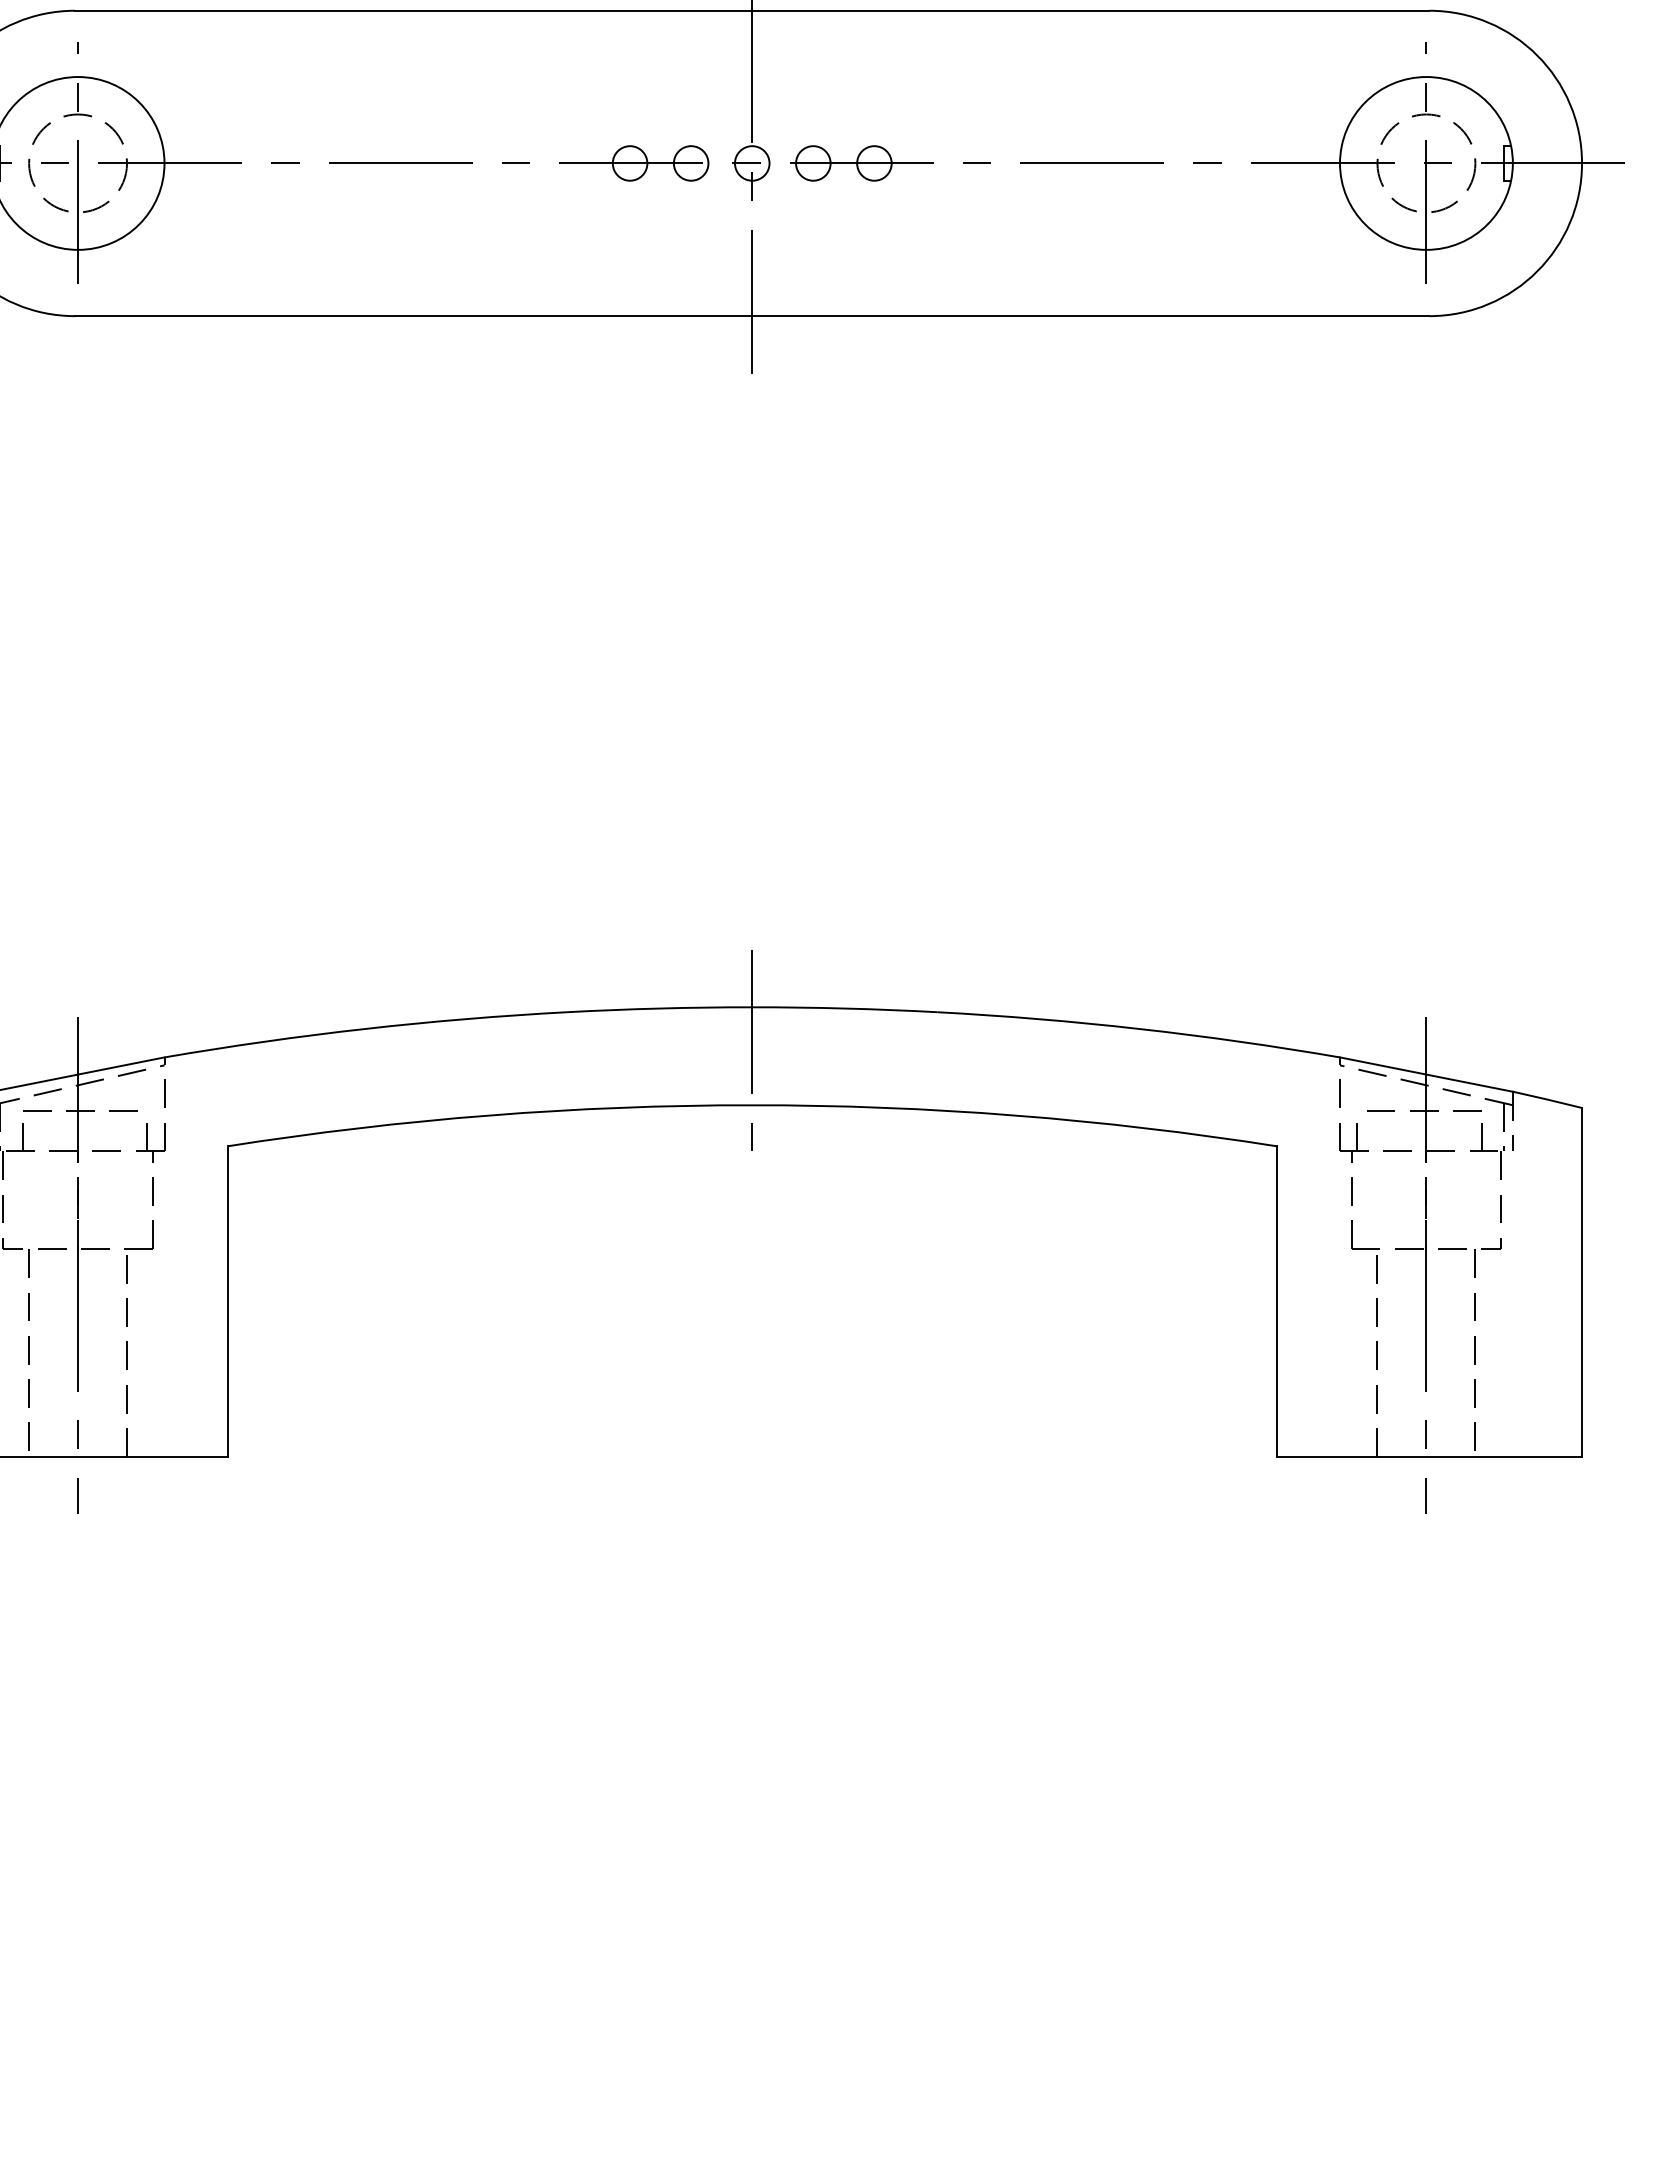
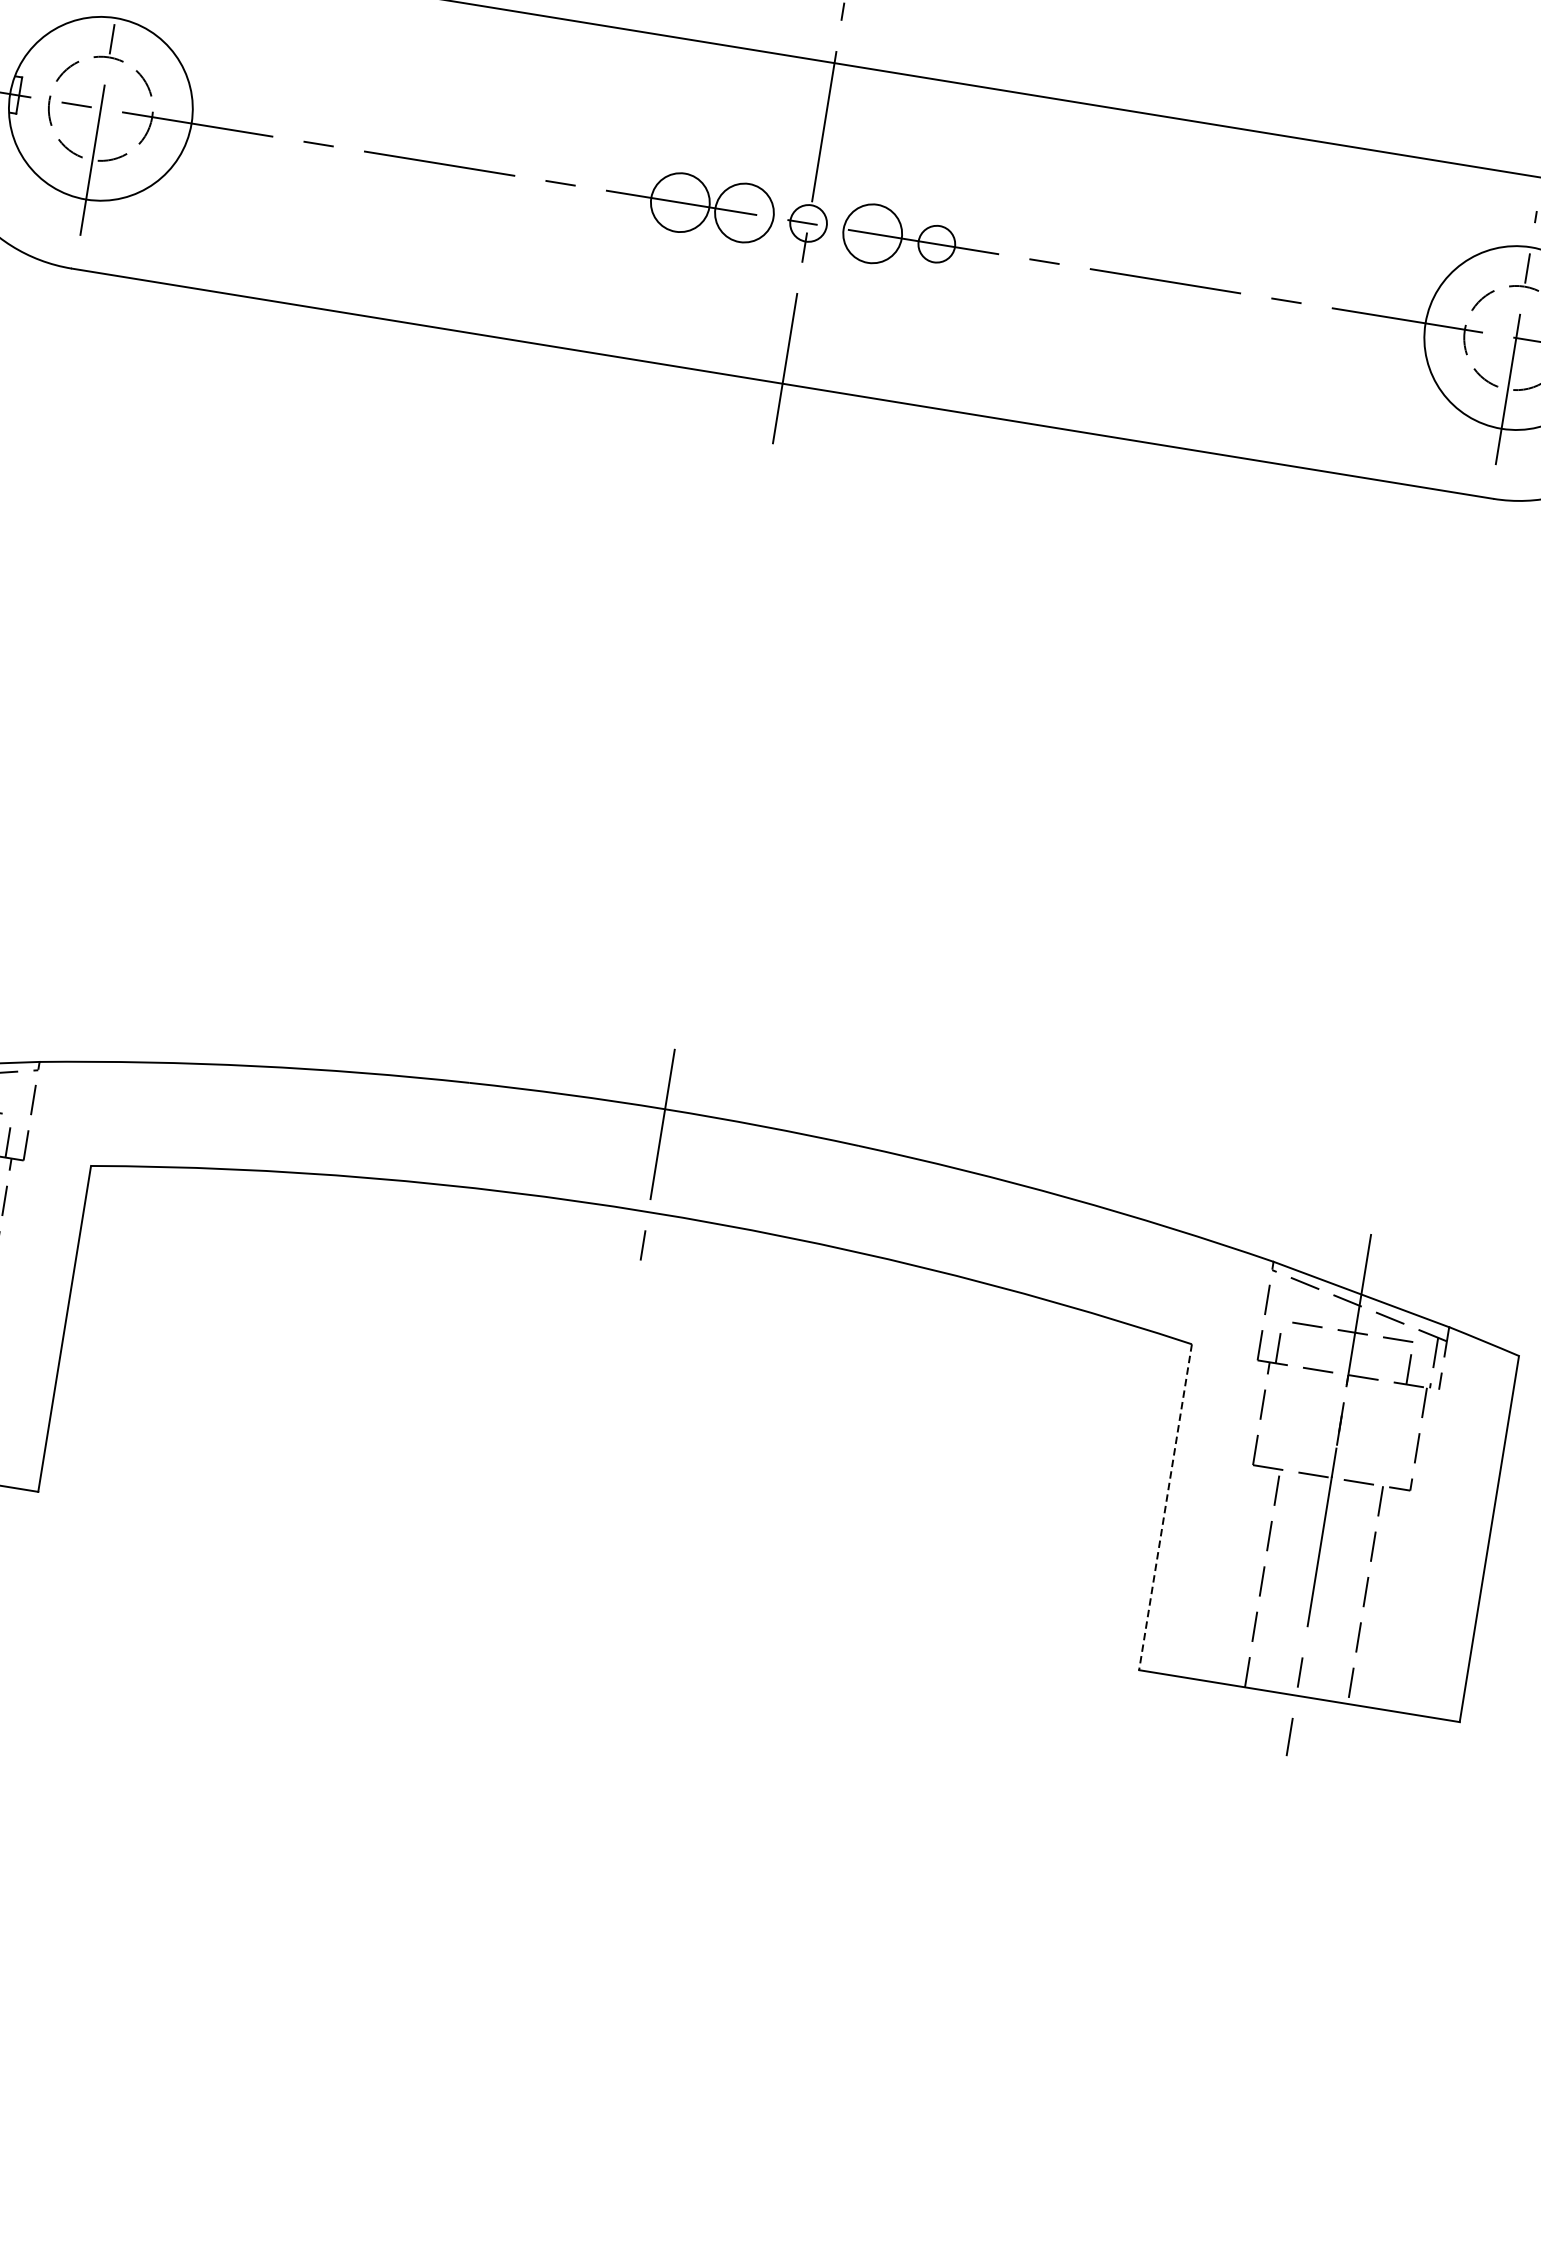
circle: (629, 163) -> (679, 202), size x1.6
circle: (690, 163) -> (743, 212), size x1.6
circle: (813, 163) -> (872, 233), size x1.6
line: (1276, 1302) -> (1165, 1508), solid -> dashed

